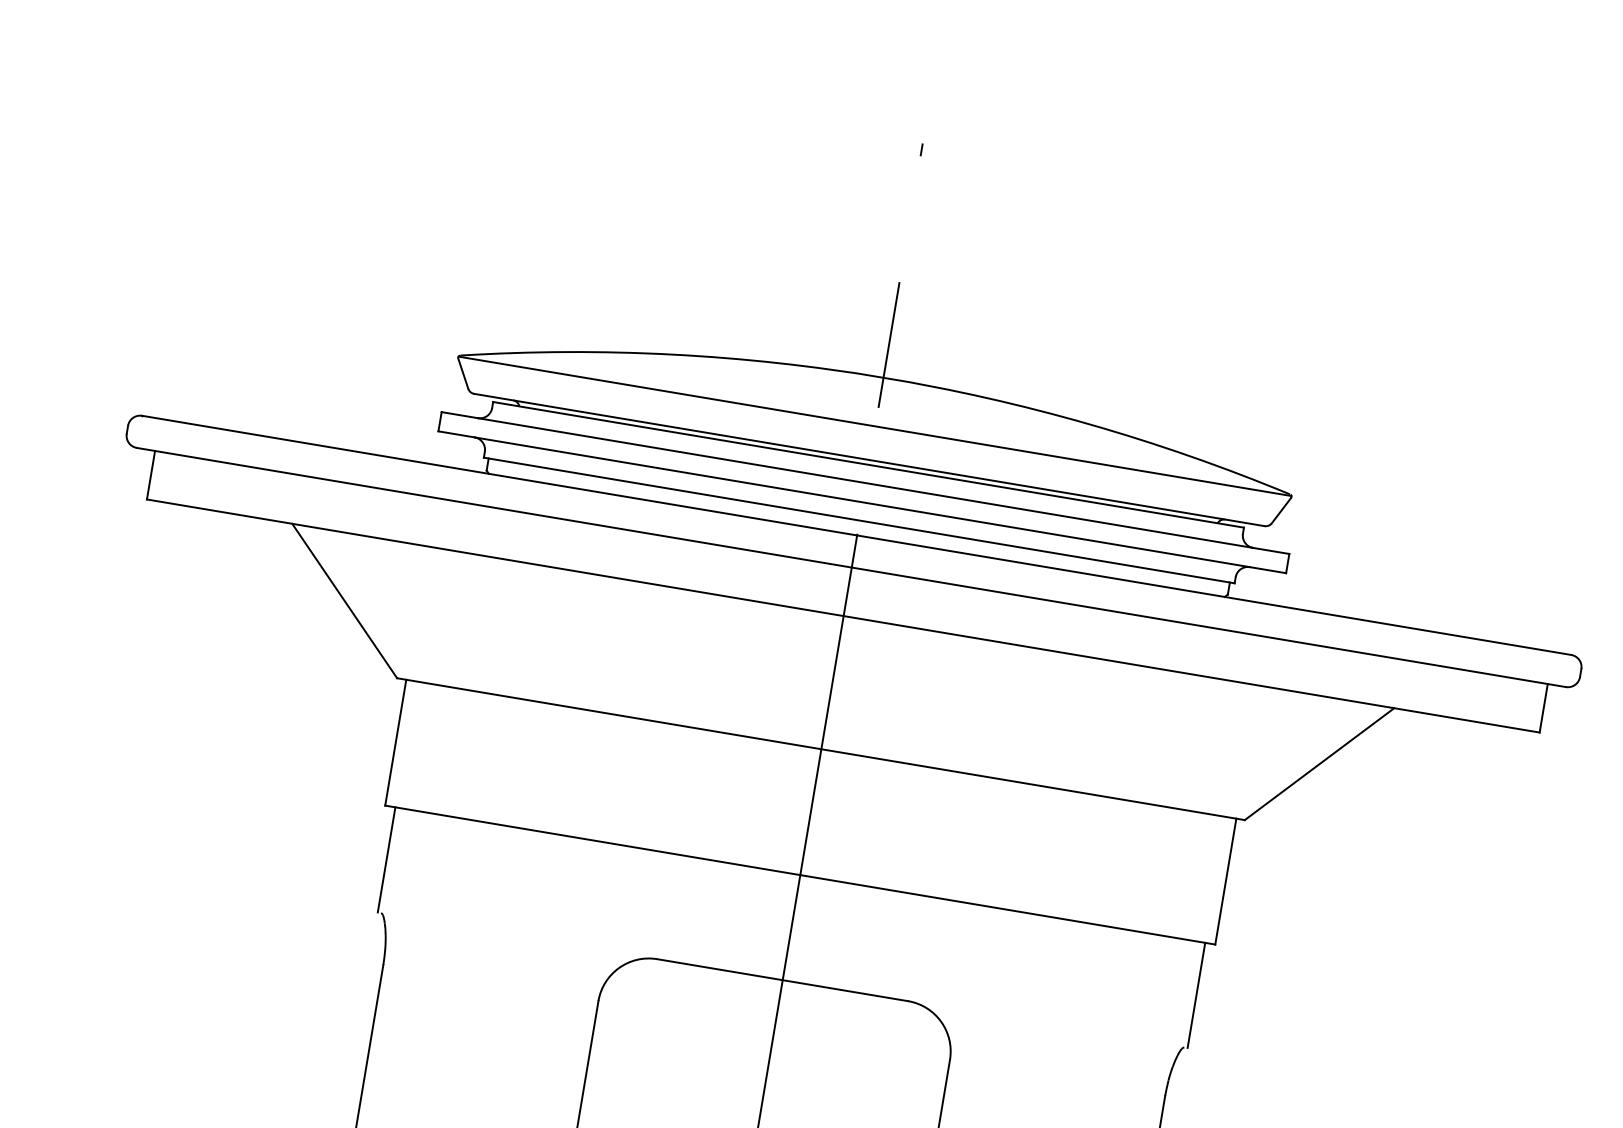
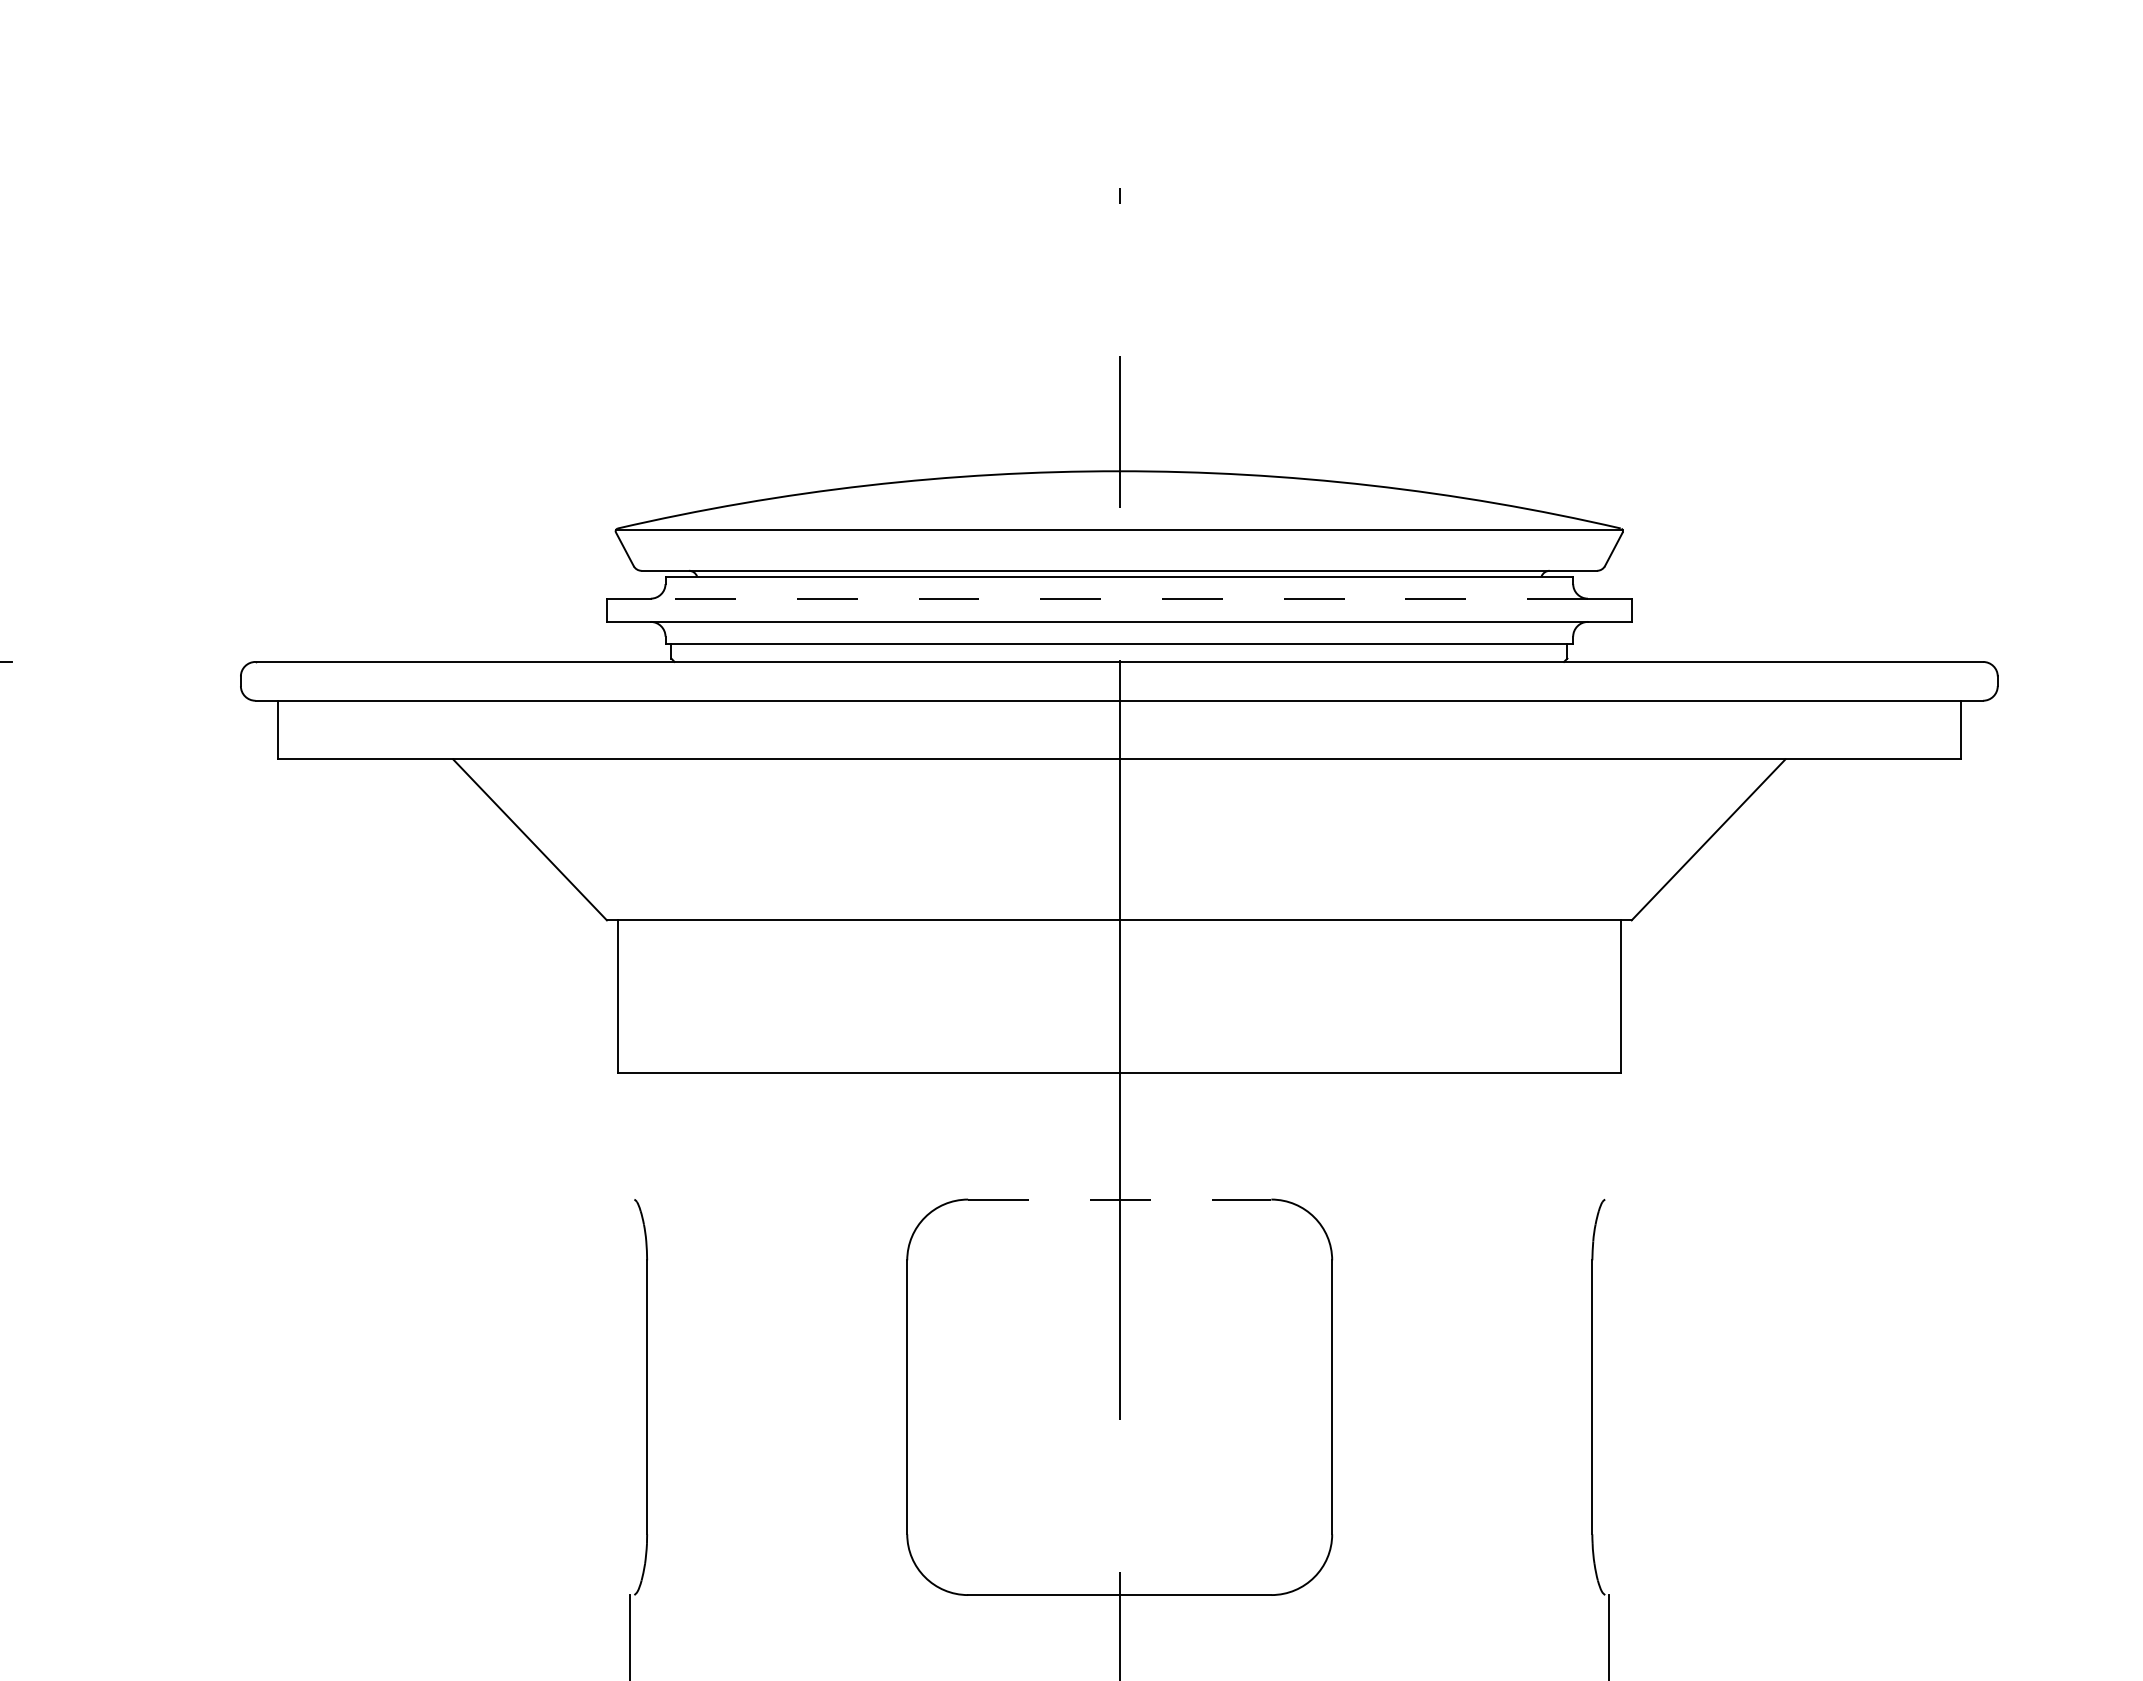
line: (865, 482) -> (1119, 598), solid -> dashed
line: (386, 859) -> (630, 1135), removed
line: (782, 980) -> (1119, 1199), solid -> dashed
line: (1196, 994) -> (1609, 1135), removed

